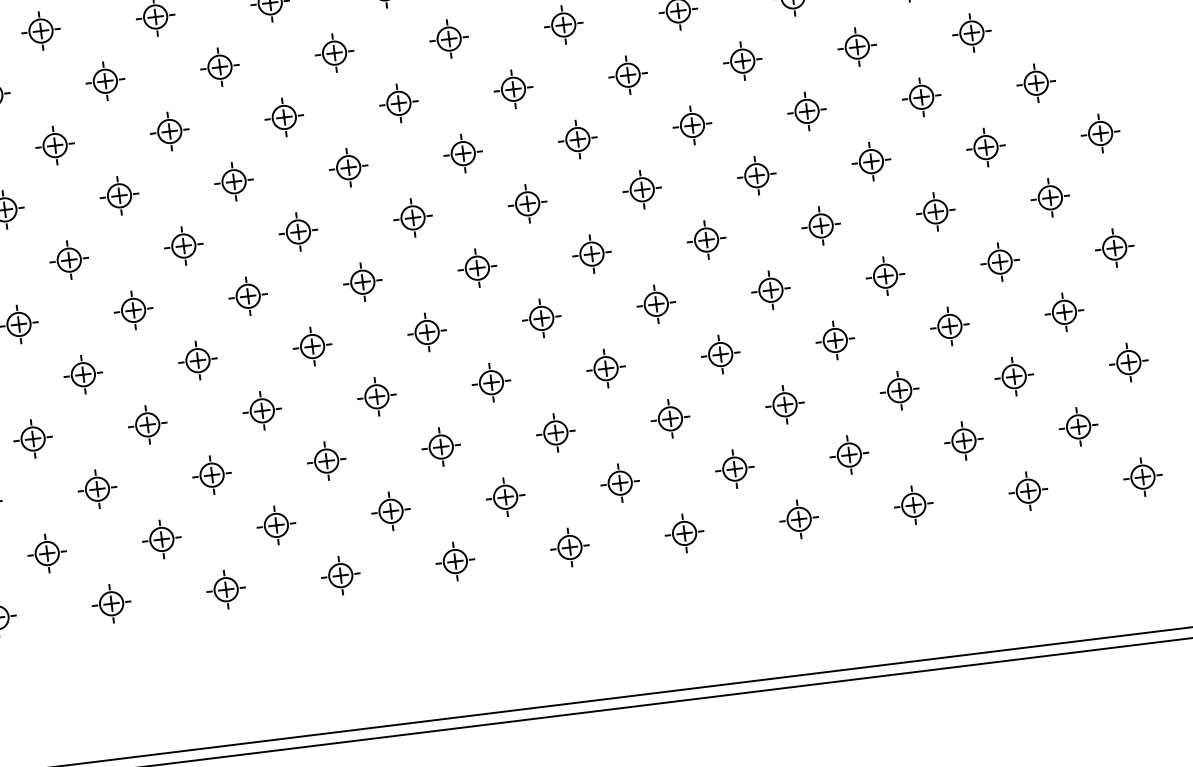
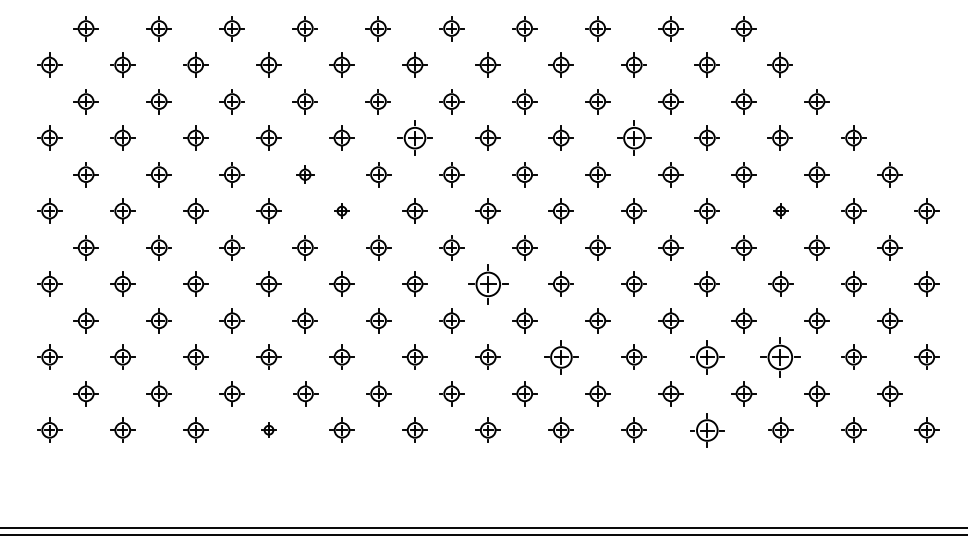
part: (626, 74) -> (633, 137), size x1.4
part: (283, 116) -> (414, 137), size x1.4
part: (871, 160) -> (780, 210), size x0.6
part: (118, 195) -> (304, 174), size x0.7
part: (182, 245) -> (341, 210), size x0.6
part: (425, 331) -> (487, 283), size x1.6
part: (899, 389) -> (780, 356), size x1.6
part: (784, 403) -> (707, 356), size x1.4
part: (554, 431) -> (560, 356), size x1.4
part: (798, 518) -> (707, 429), size x1.4
part: (110, 602) -> (268, 429), size x0.6

